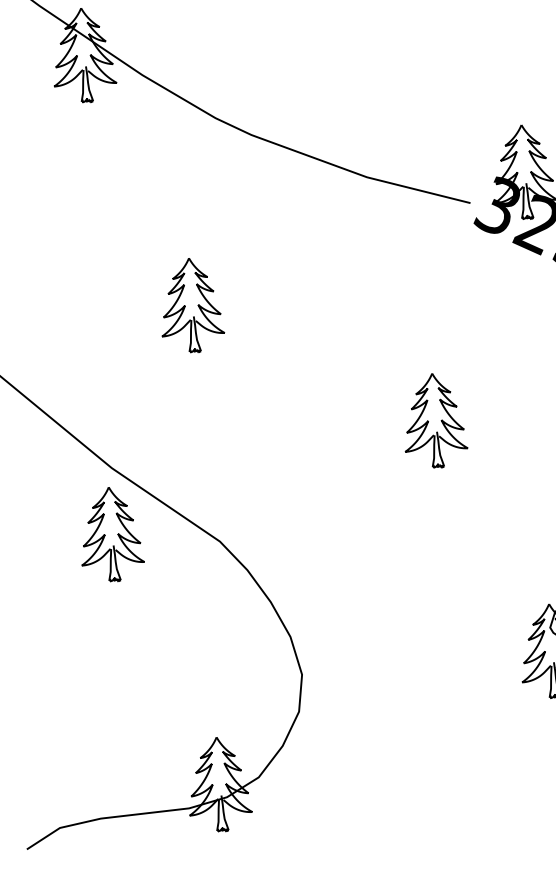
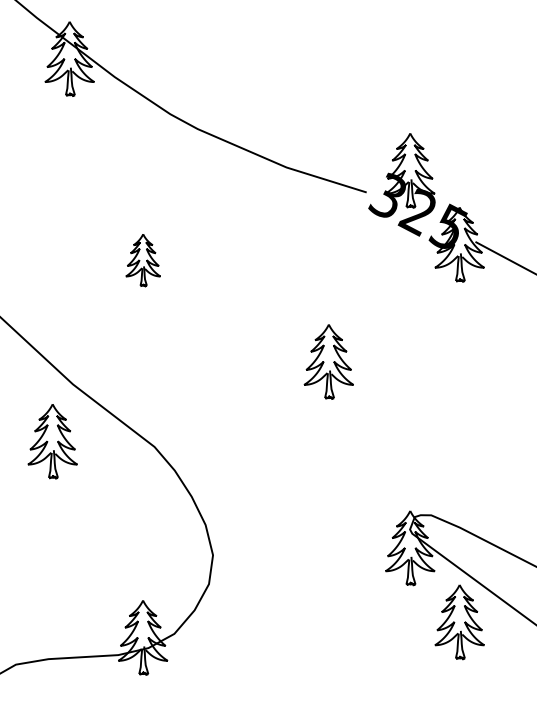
part: (192, 305) -> (143, 260), size x0.7
part: (111, 534) -> (52, 441), moved

